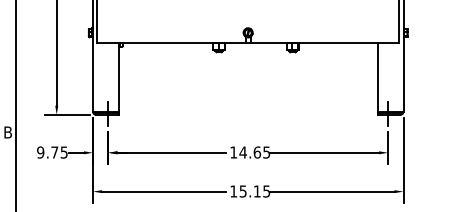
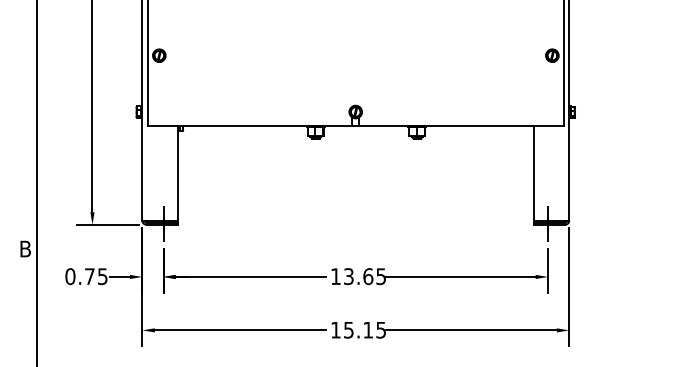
text: (40, 152) -> (70, 276), 9.75 -> 0.75
text: (242, 152) -> (348, 276), 14.65 -> 13.65

